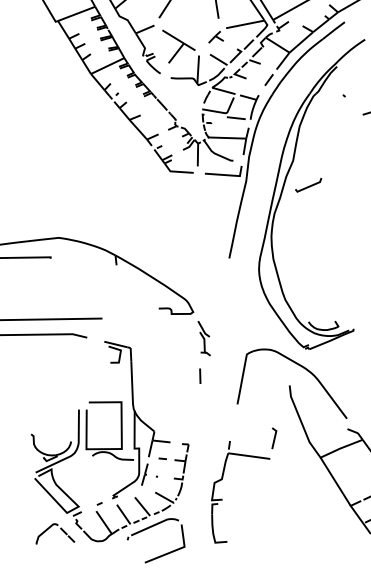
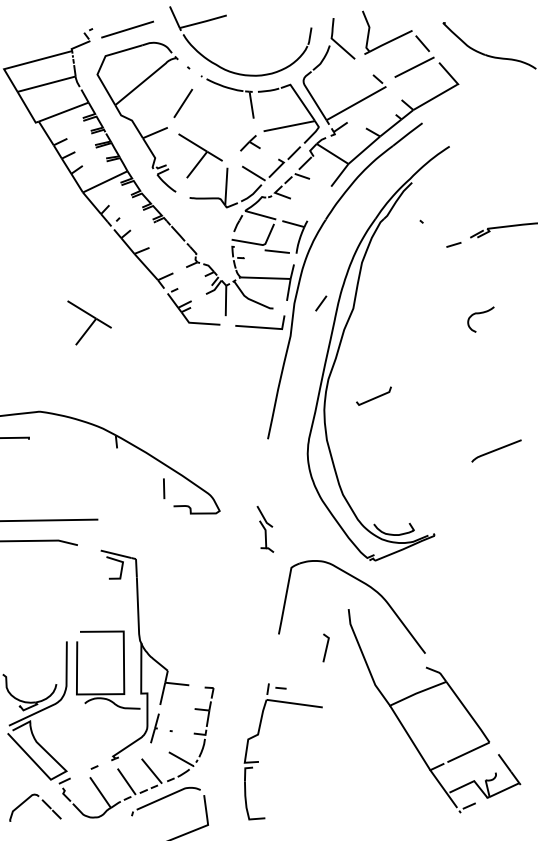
line: (269, 79) -> (321, 303), moved
part: (95, 171) -> (89, 322), added
line: (308, 186) -> (373, 397), moved
part: (204, 338) -> (265, 529), moved
line: (200, 376) -> (164, 488), moved
line: (273, 438) -> (325, 647), moved
line: (162, 459) -> (280, 688), moved

